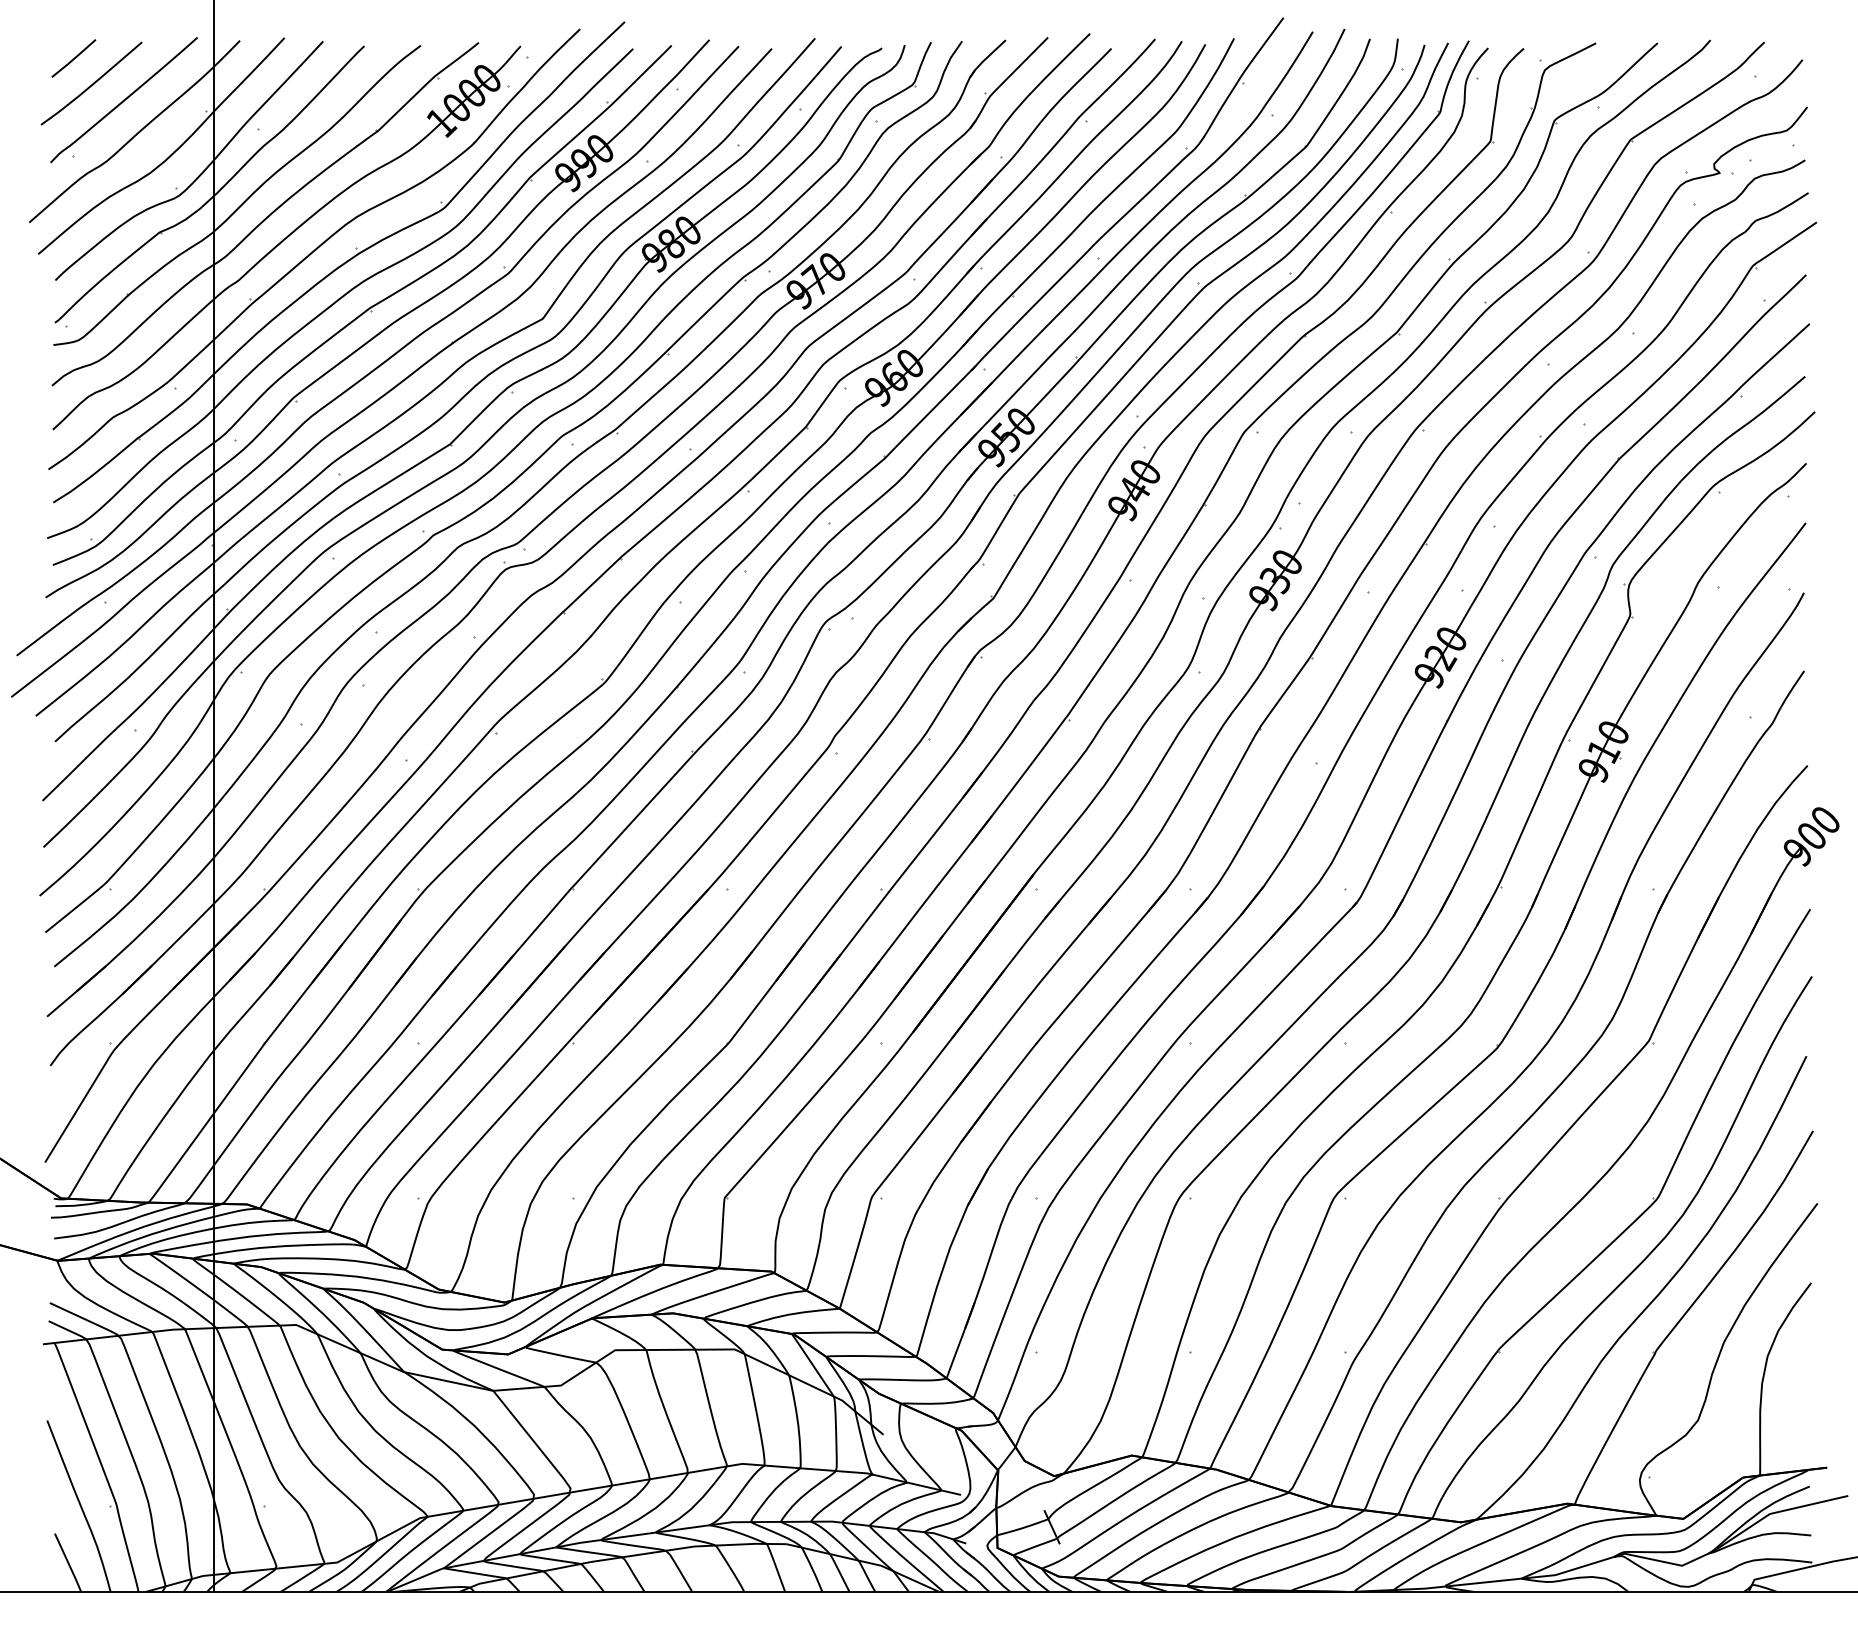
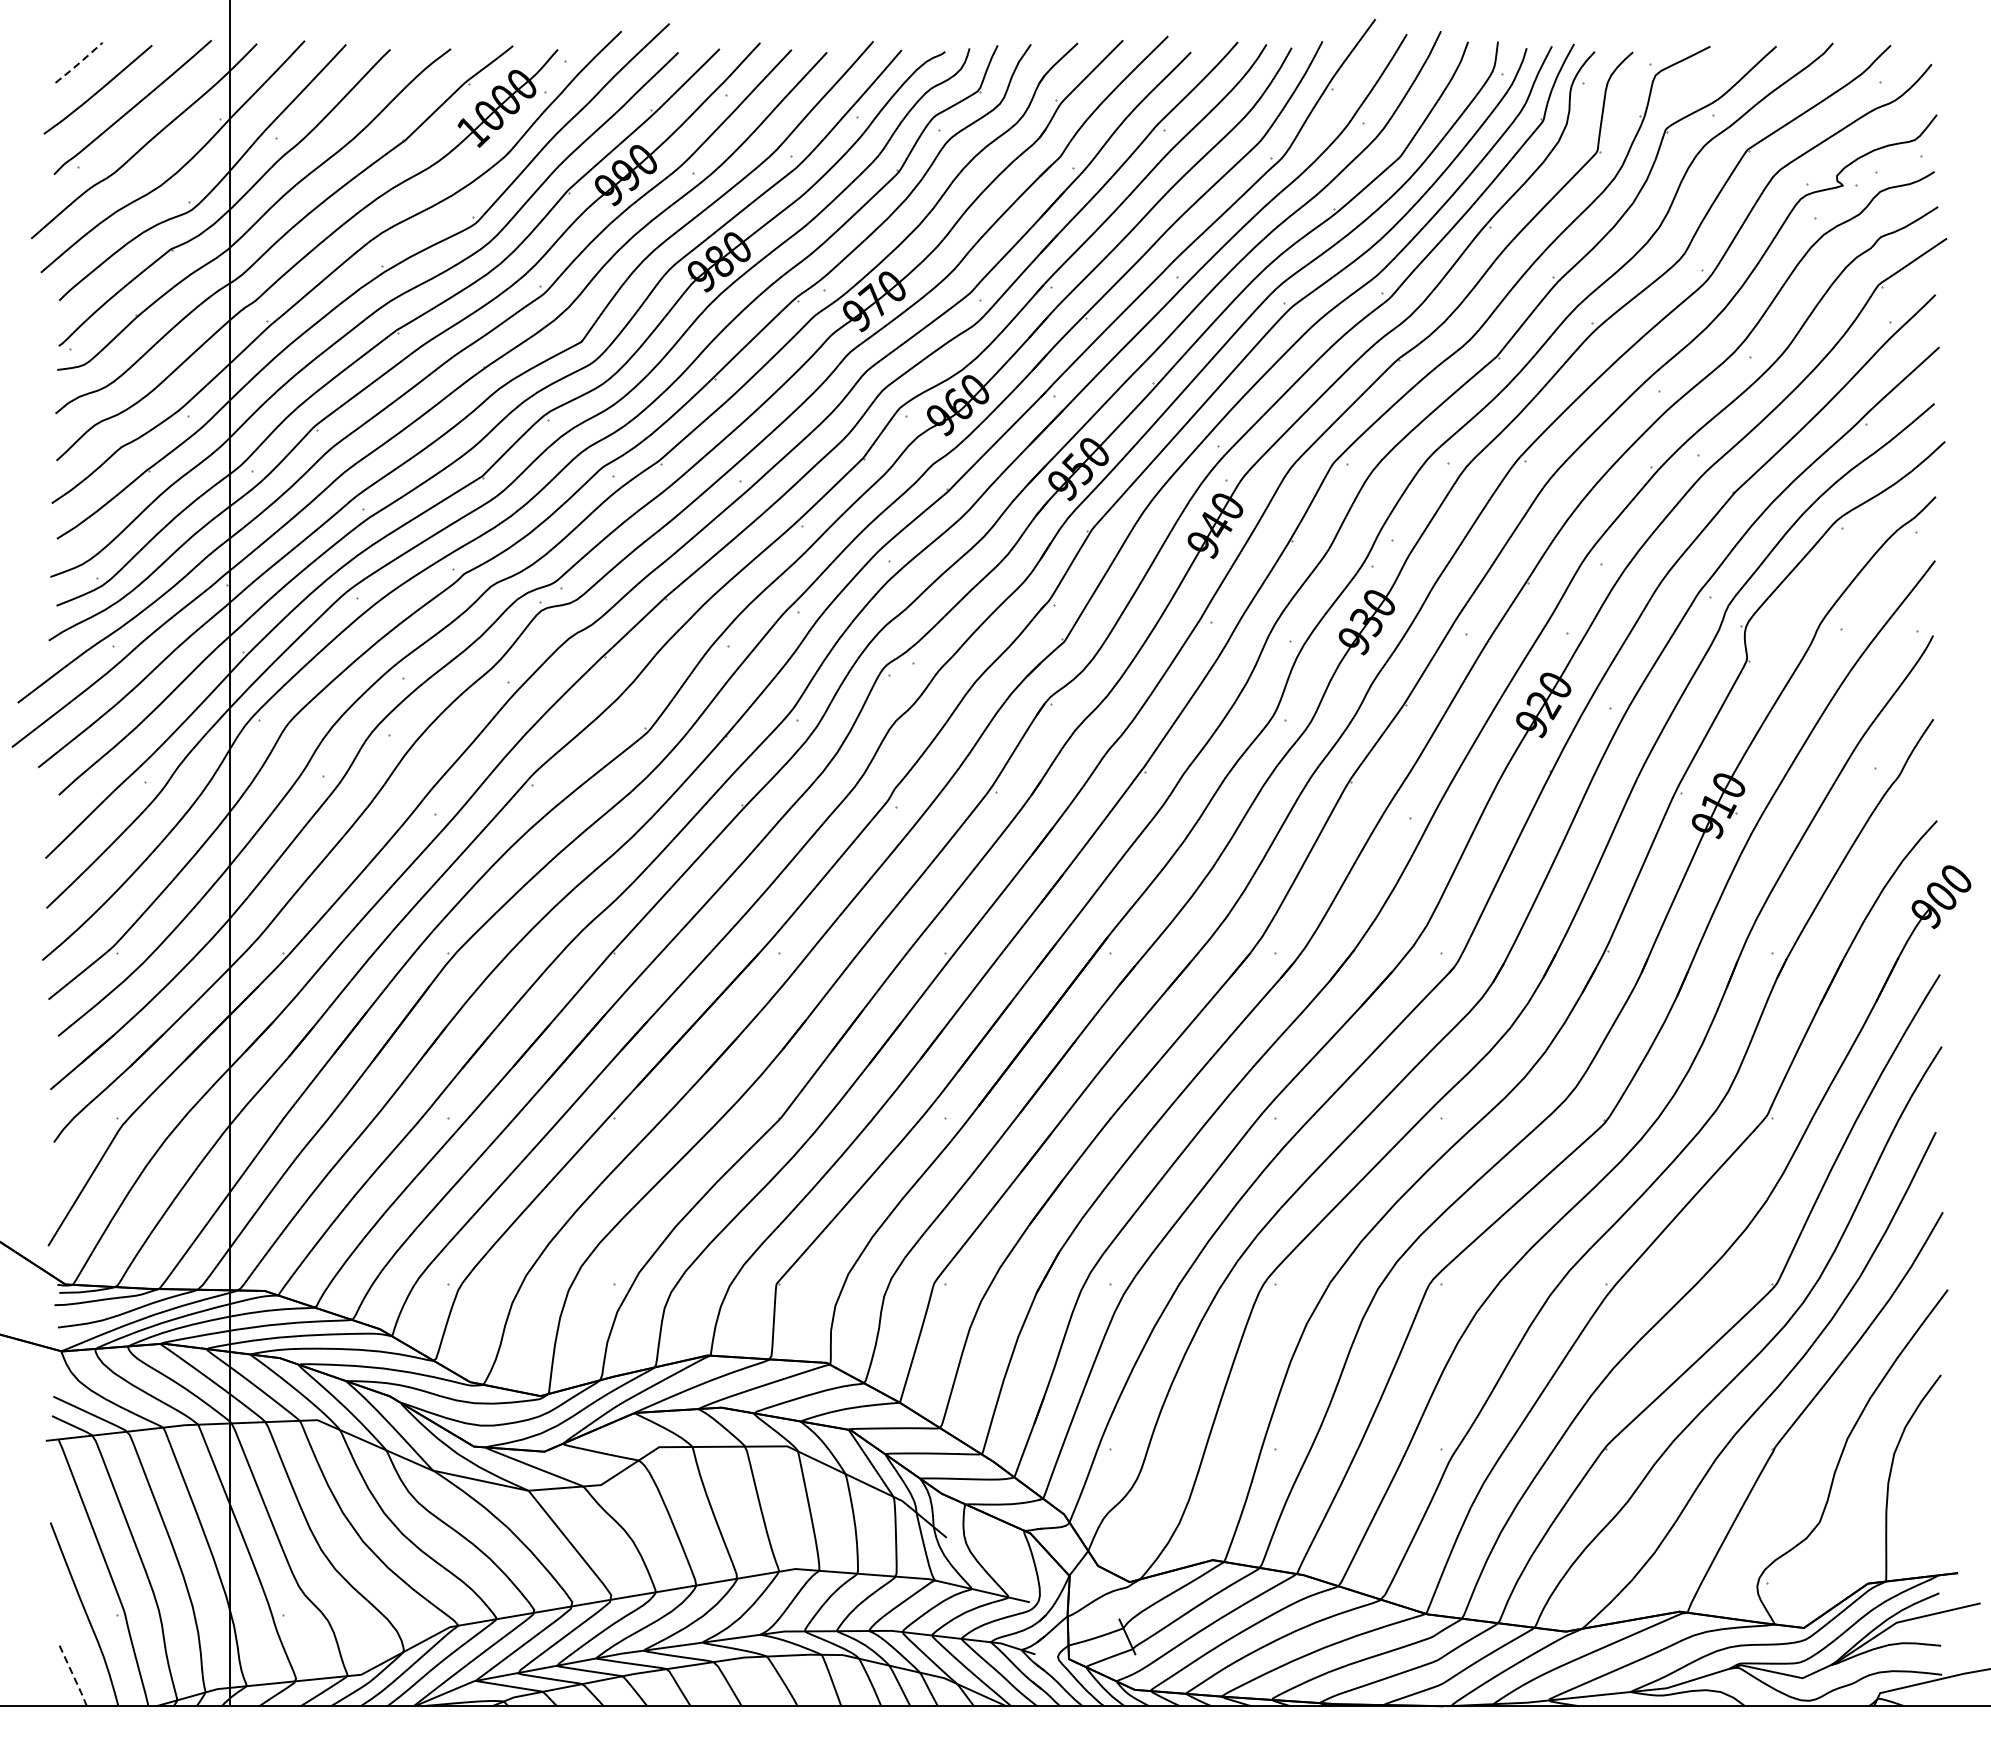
line: (74, 58) -> (79, 62), solid -> dashed
line: (68, 1563) -> (73, 1675), solid -> dashed

